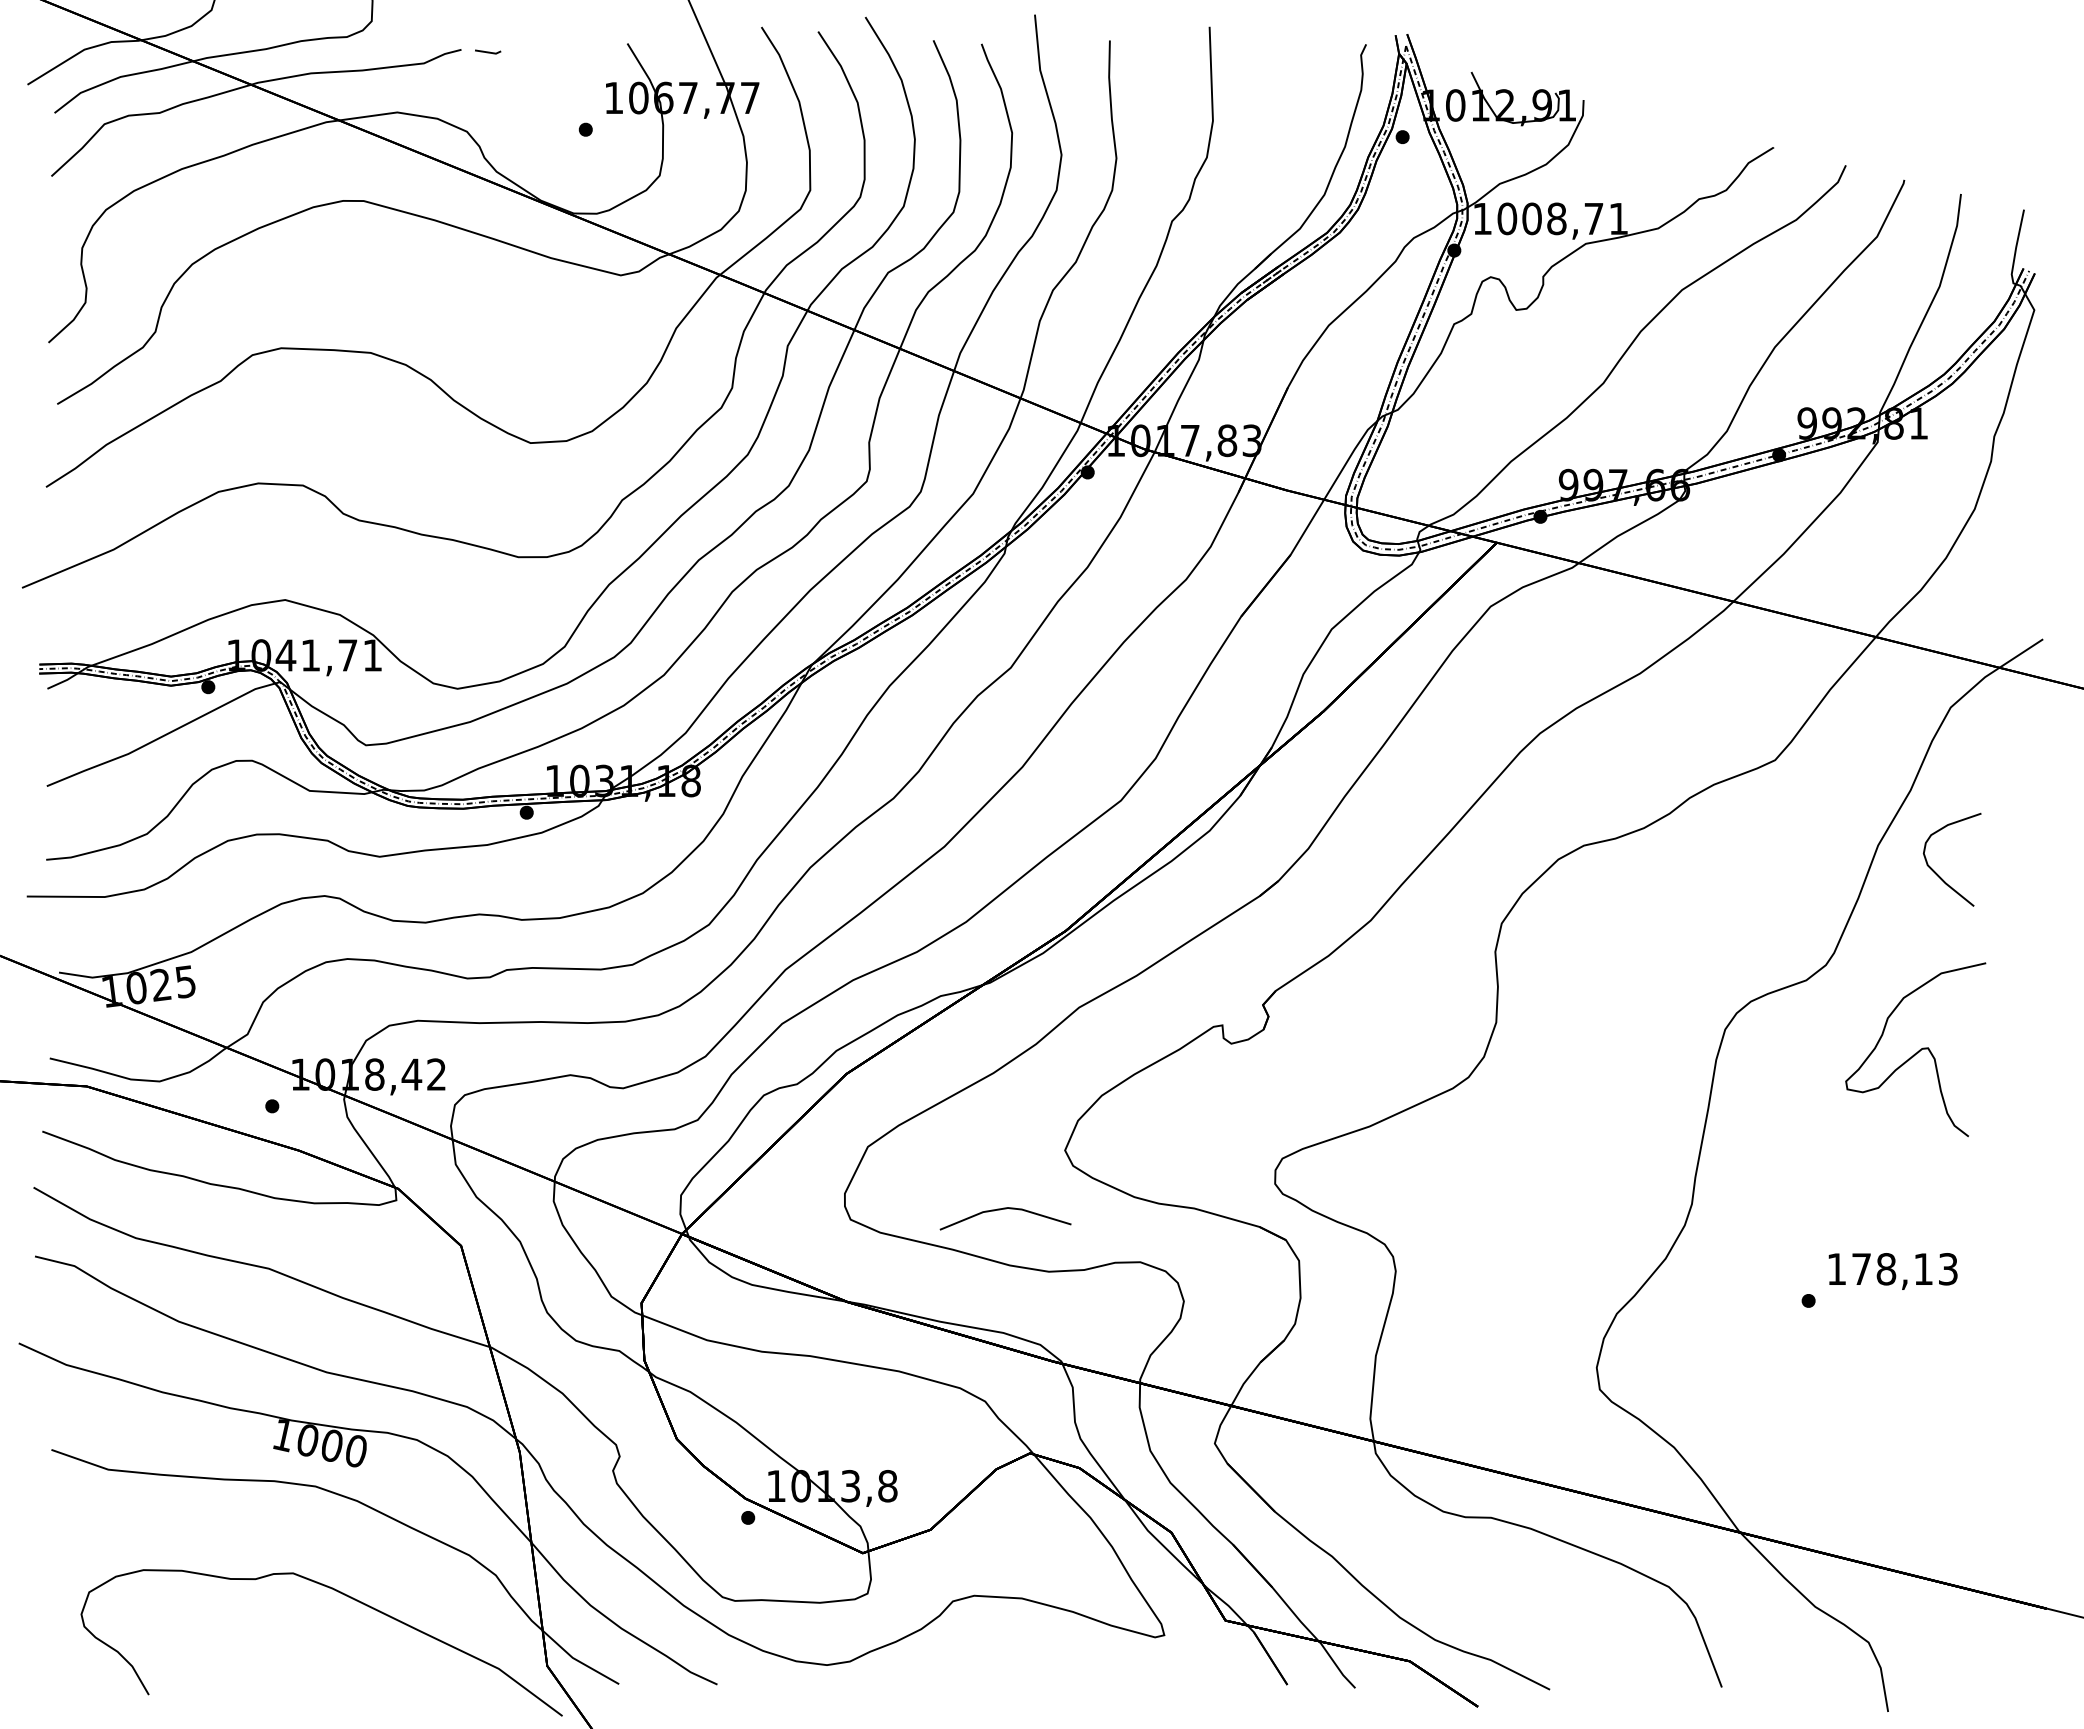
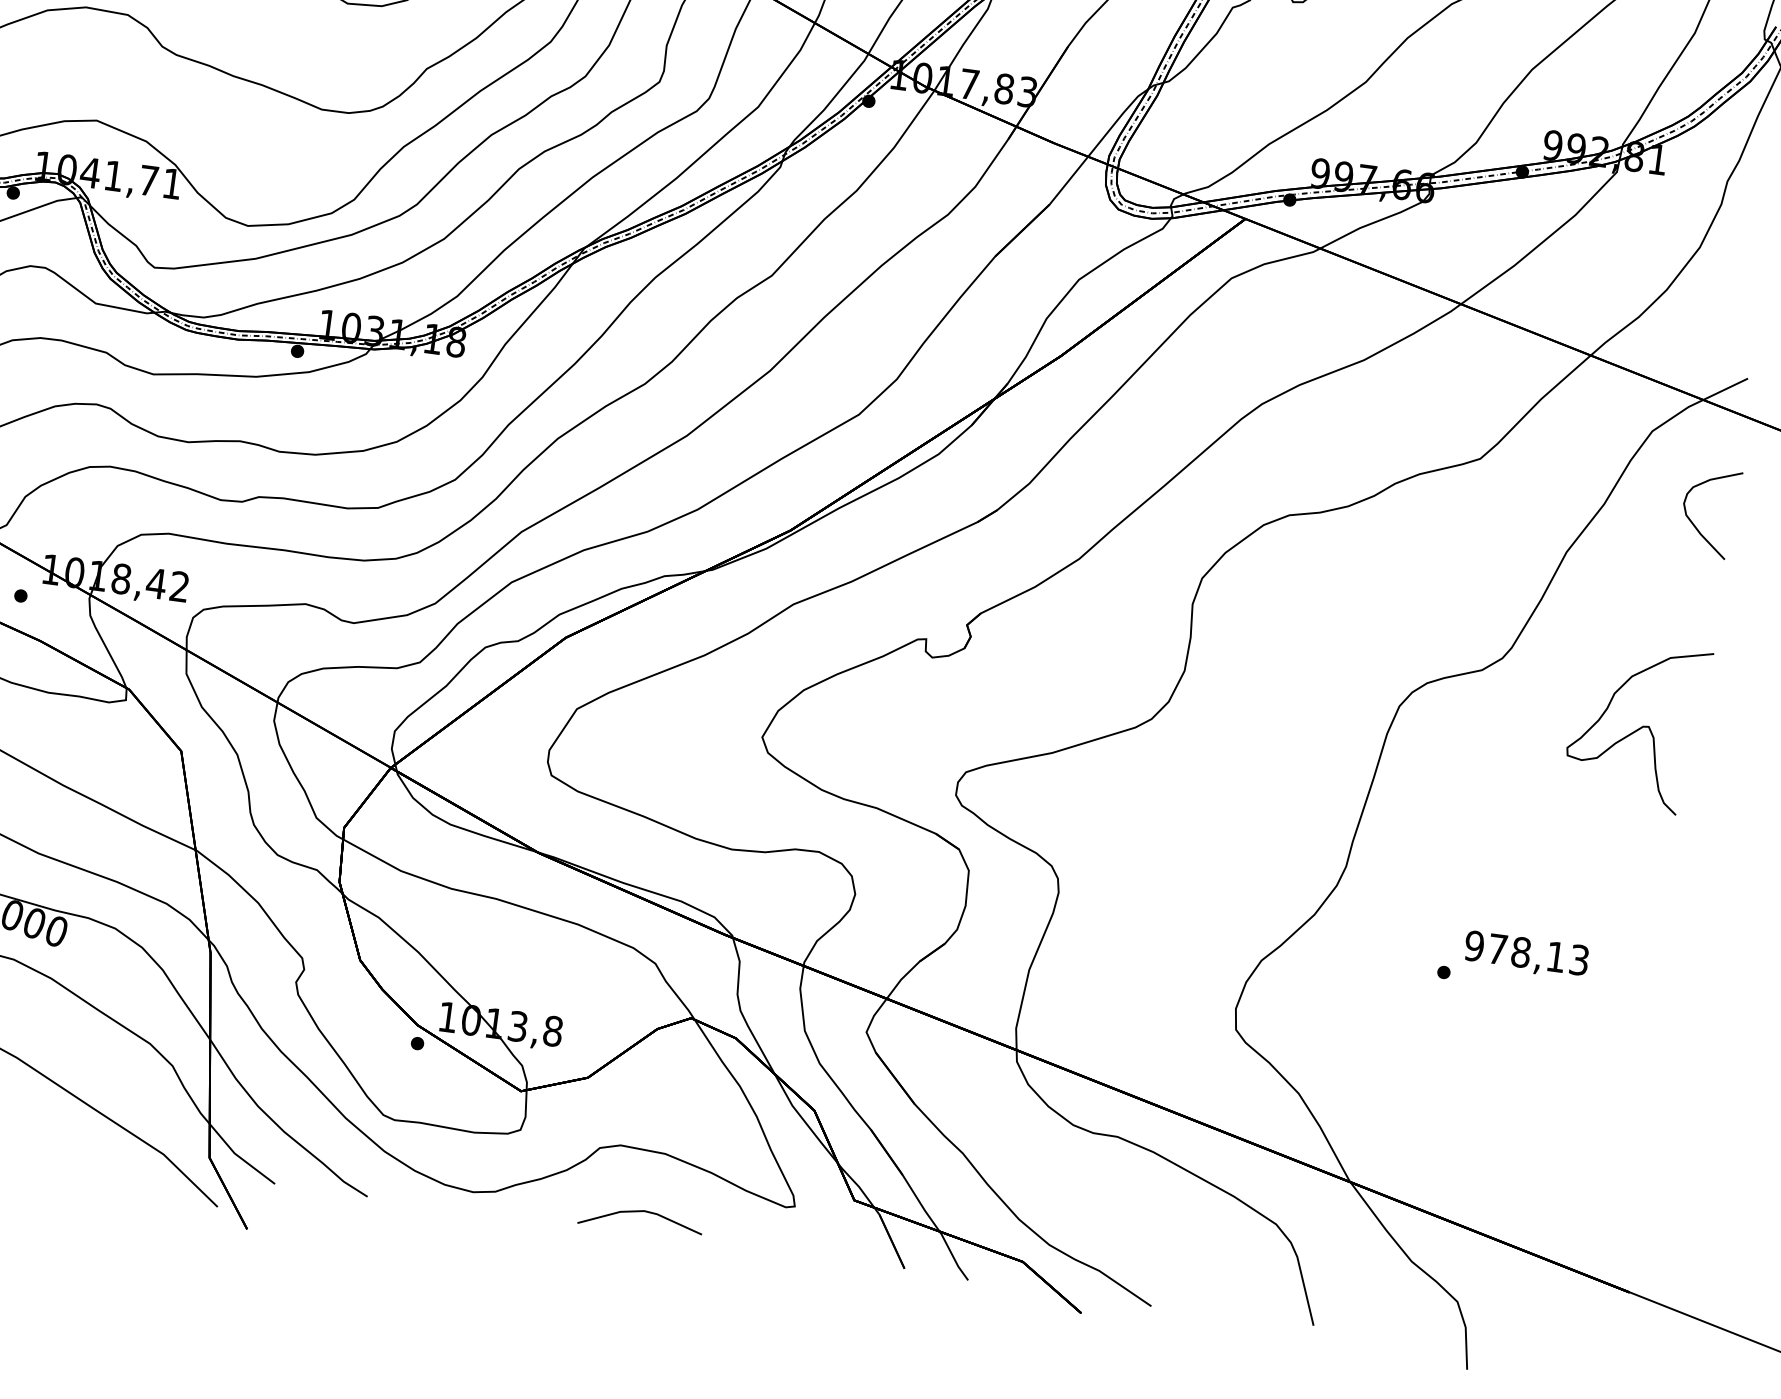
curve: (1937, 873) -> (1694, 524), moved
curve: (1917, 1051) -> (1638, 728), moved
line: (1005, 1209) -> (641, 1212), moved
text: (1836, 1269) -> (1474, 946), 178,13 -> 978,13

